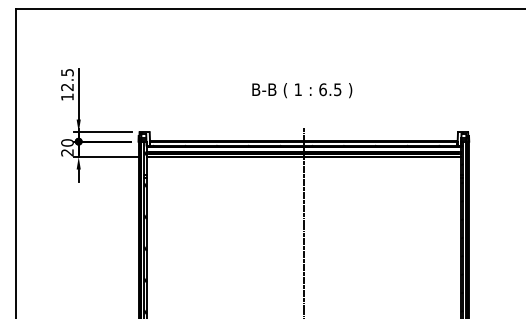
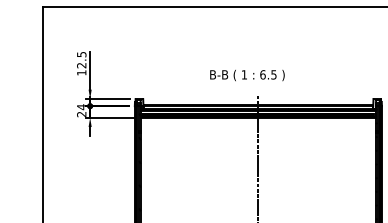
text: (302, 90) -> (247, 75), moved
text: (67, 143) -> (81, 107), 20 -> 24

